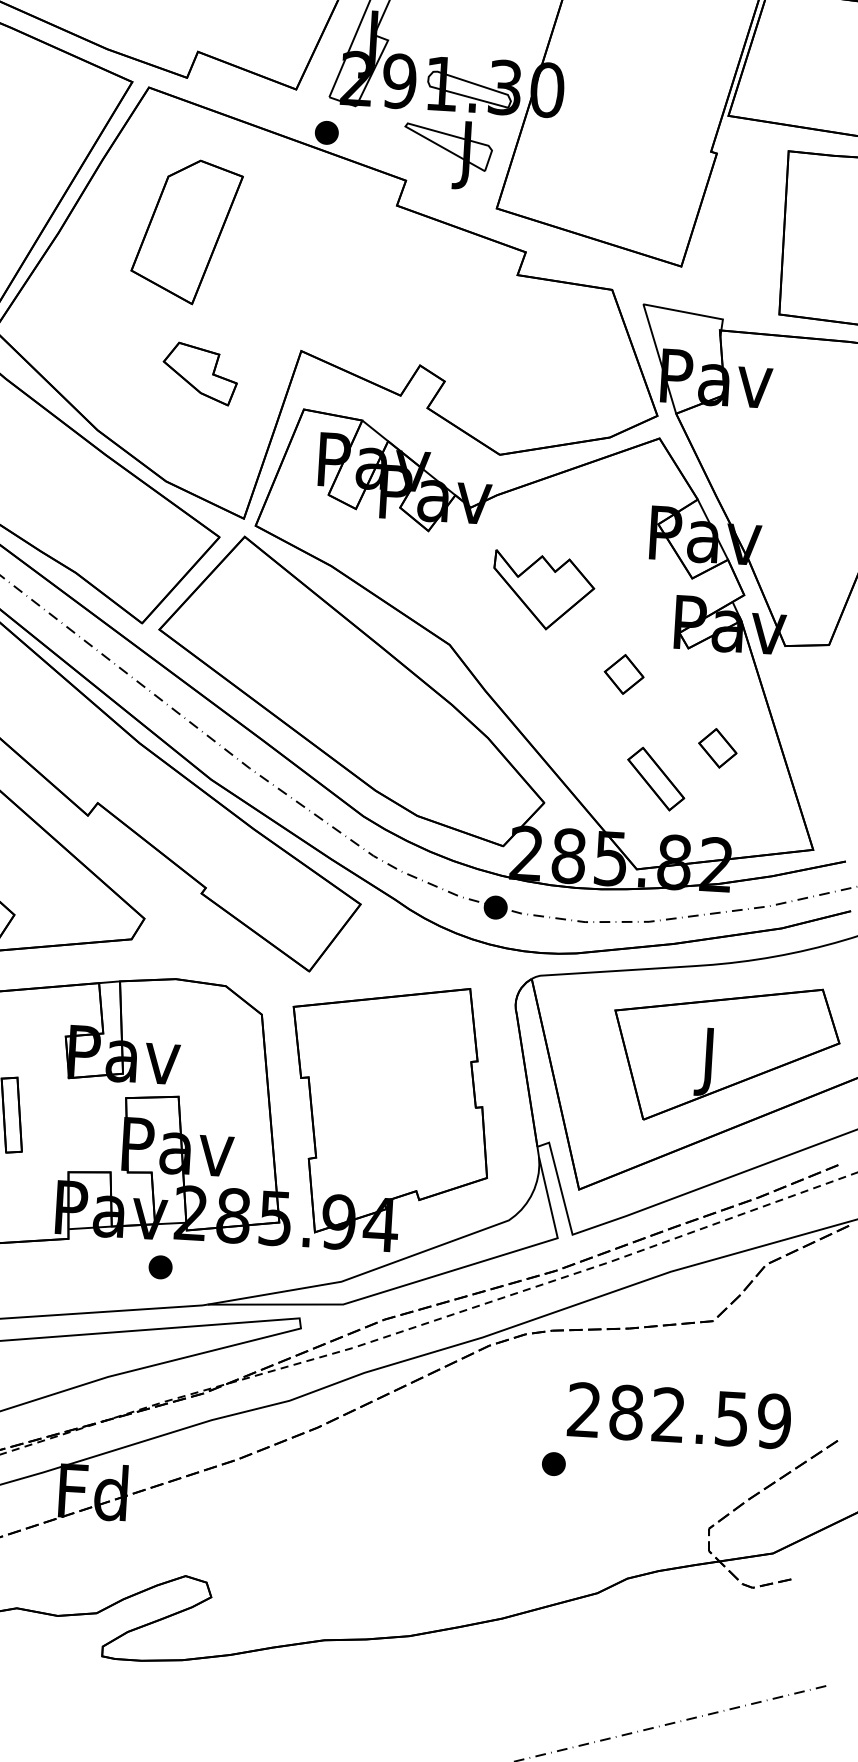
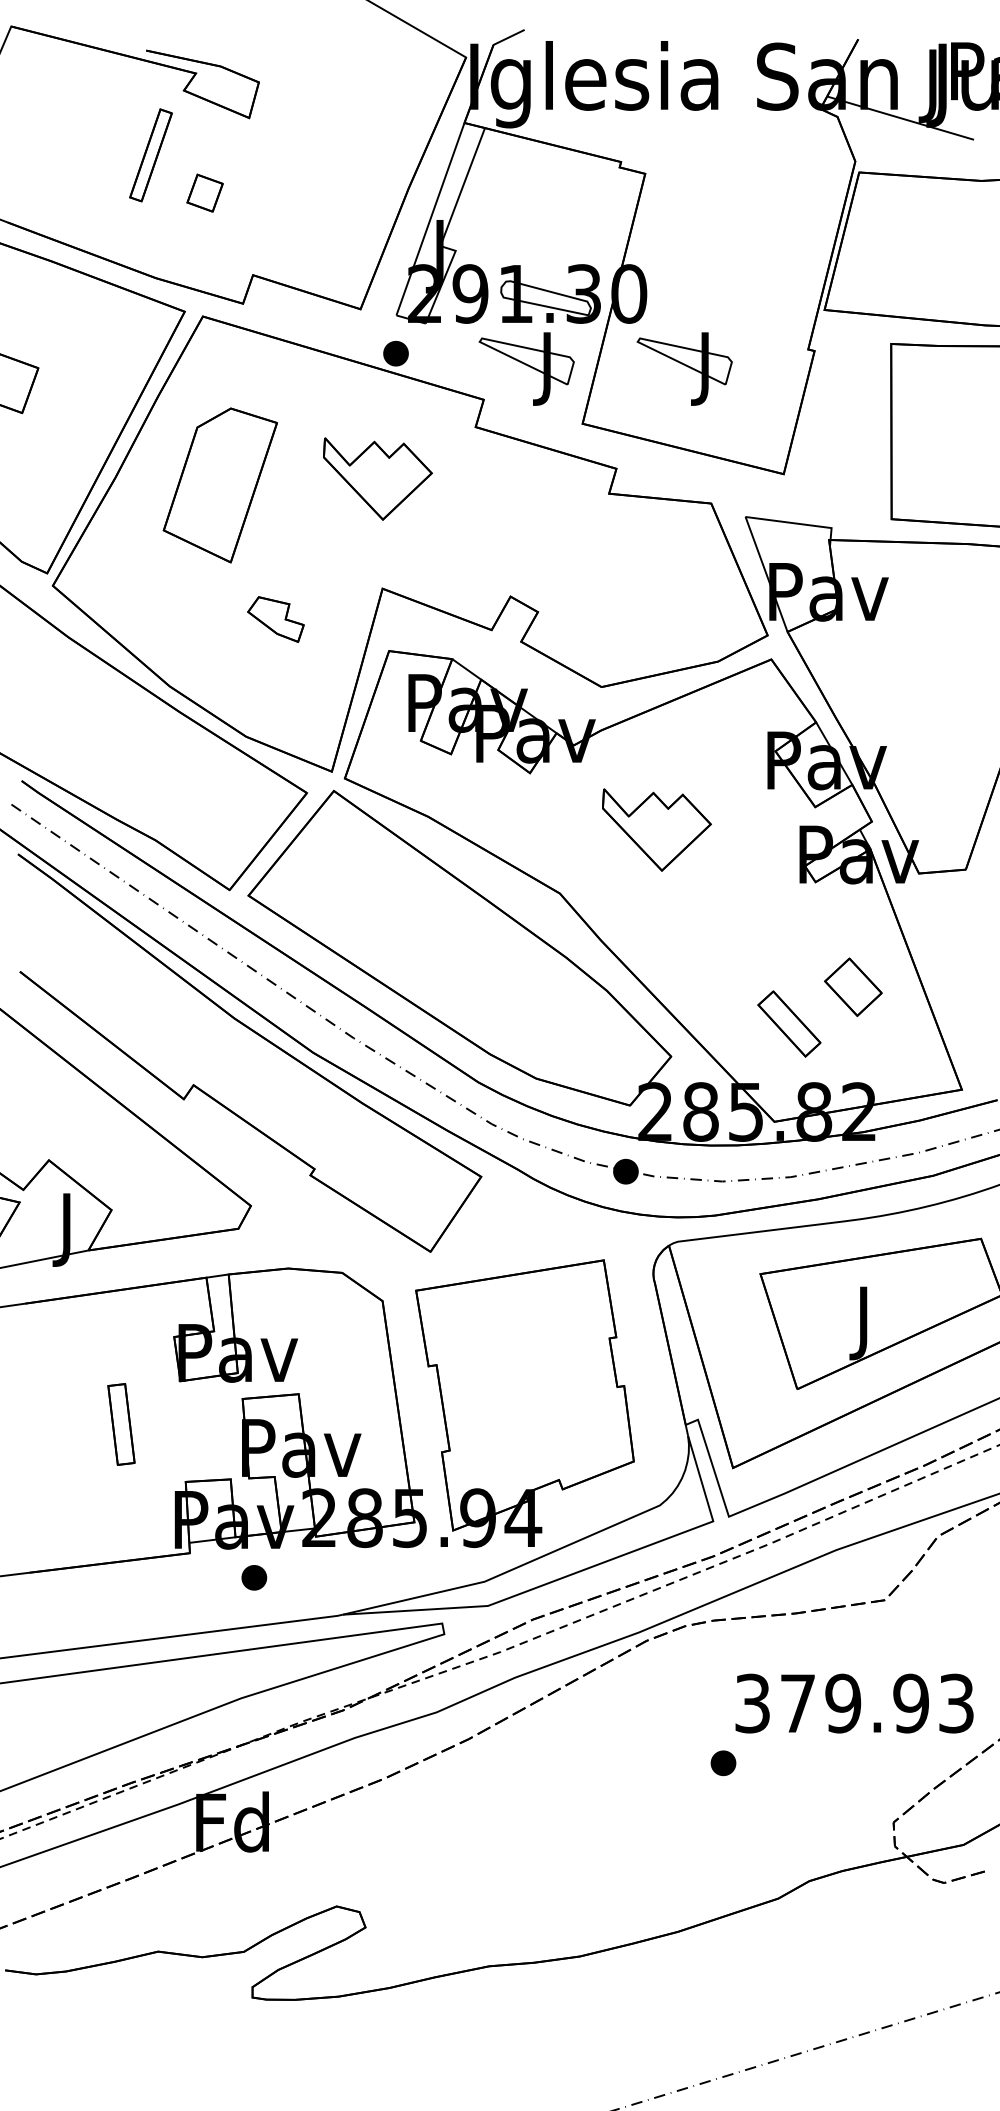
part: (594, 162) -> (684, 368), added
part: (186, 231) -> (220, 485), moved
part: (302, 248) -> (377, 478), added
part: (199, 373) -> (275, 619), size x0.7
part: (624, 673) -> (748, 913), removed
part: (717, 747) -> (853, 986), size x1.4
part: (160, 1267) -> (254, 1577), moved
text: (679, 1415) -> (854, 1703), 282.59 -> 379.93

